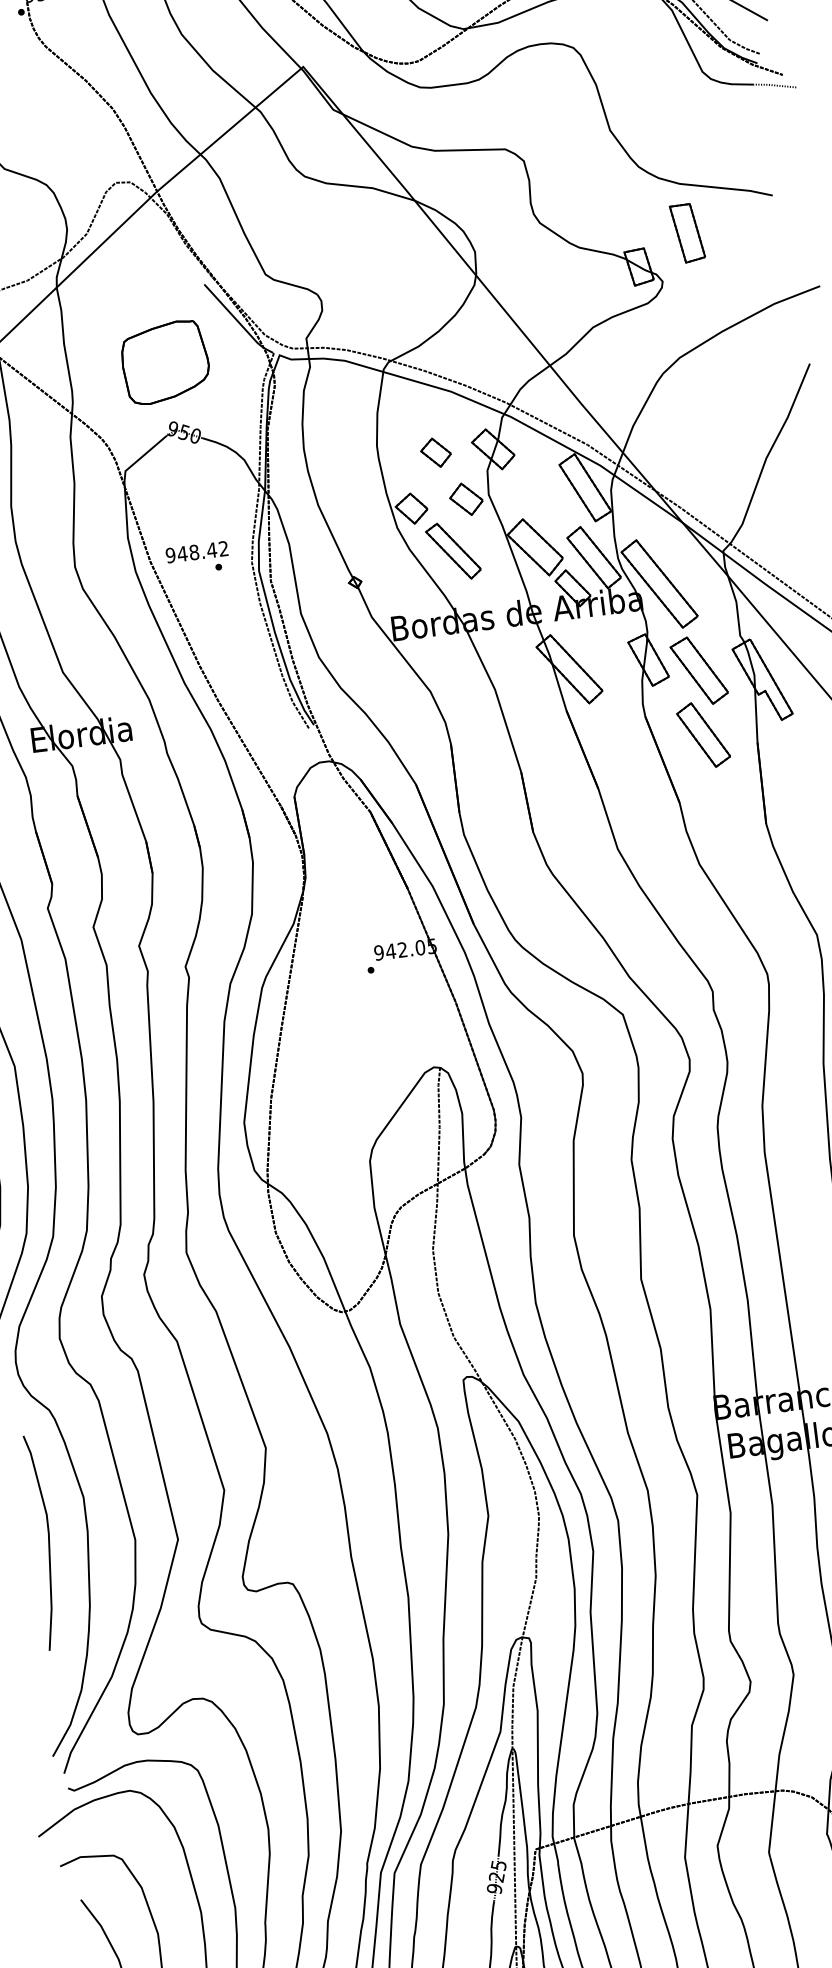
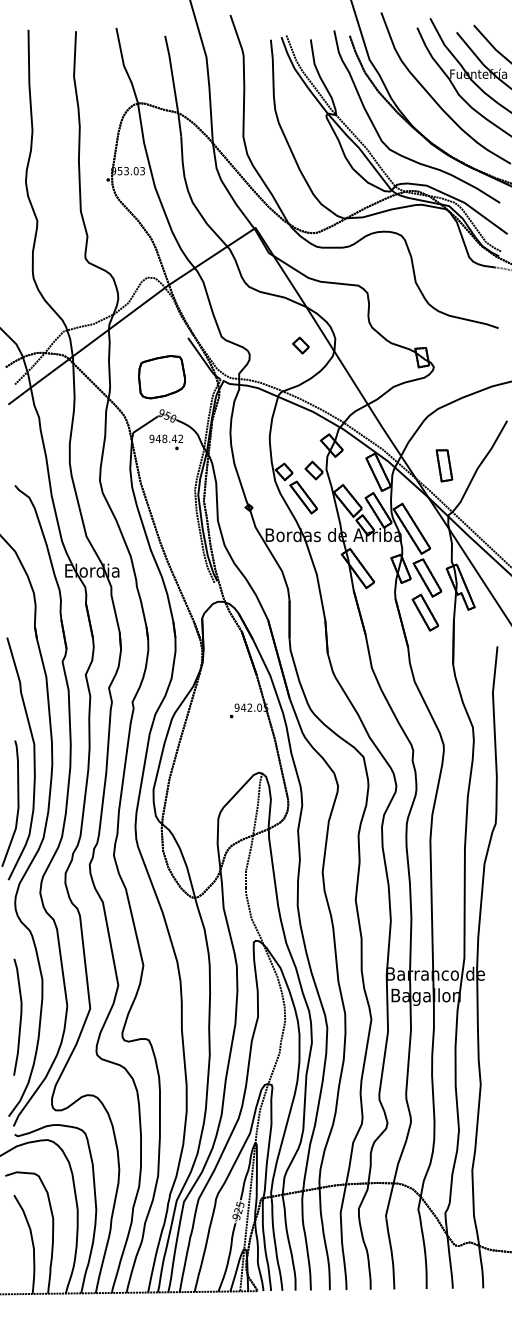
part: (687, 232) -> (444, 465), moved
part: (435, 452) -> (300, 345), moved
text: (196, 557) -> (165, 441), moved
curve: (47, 1540) -> (20, 1016), moved

